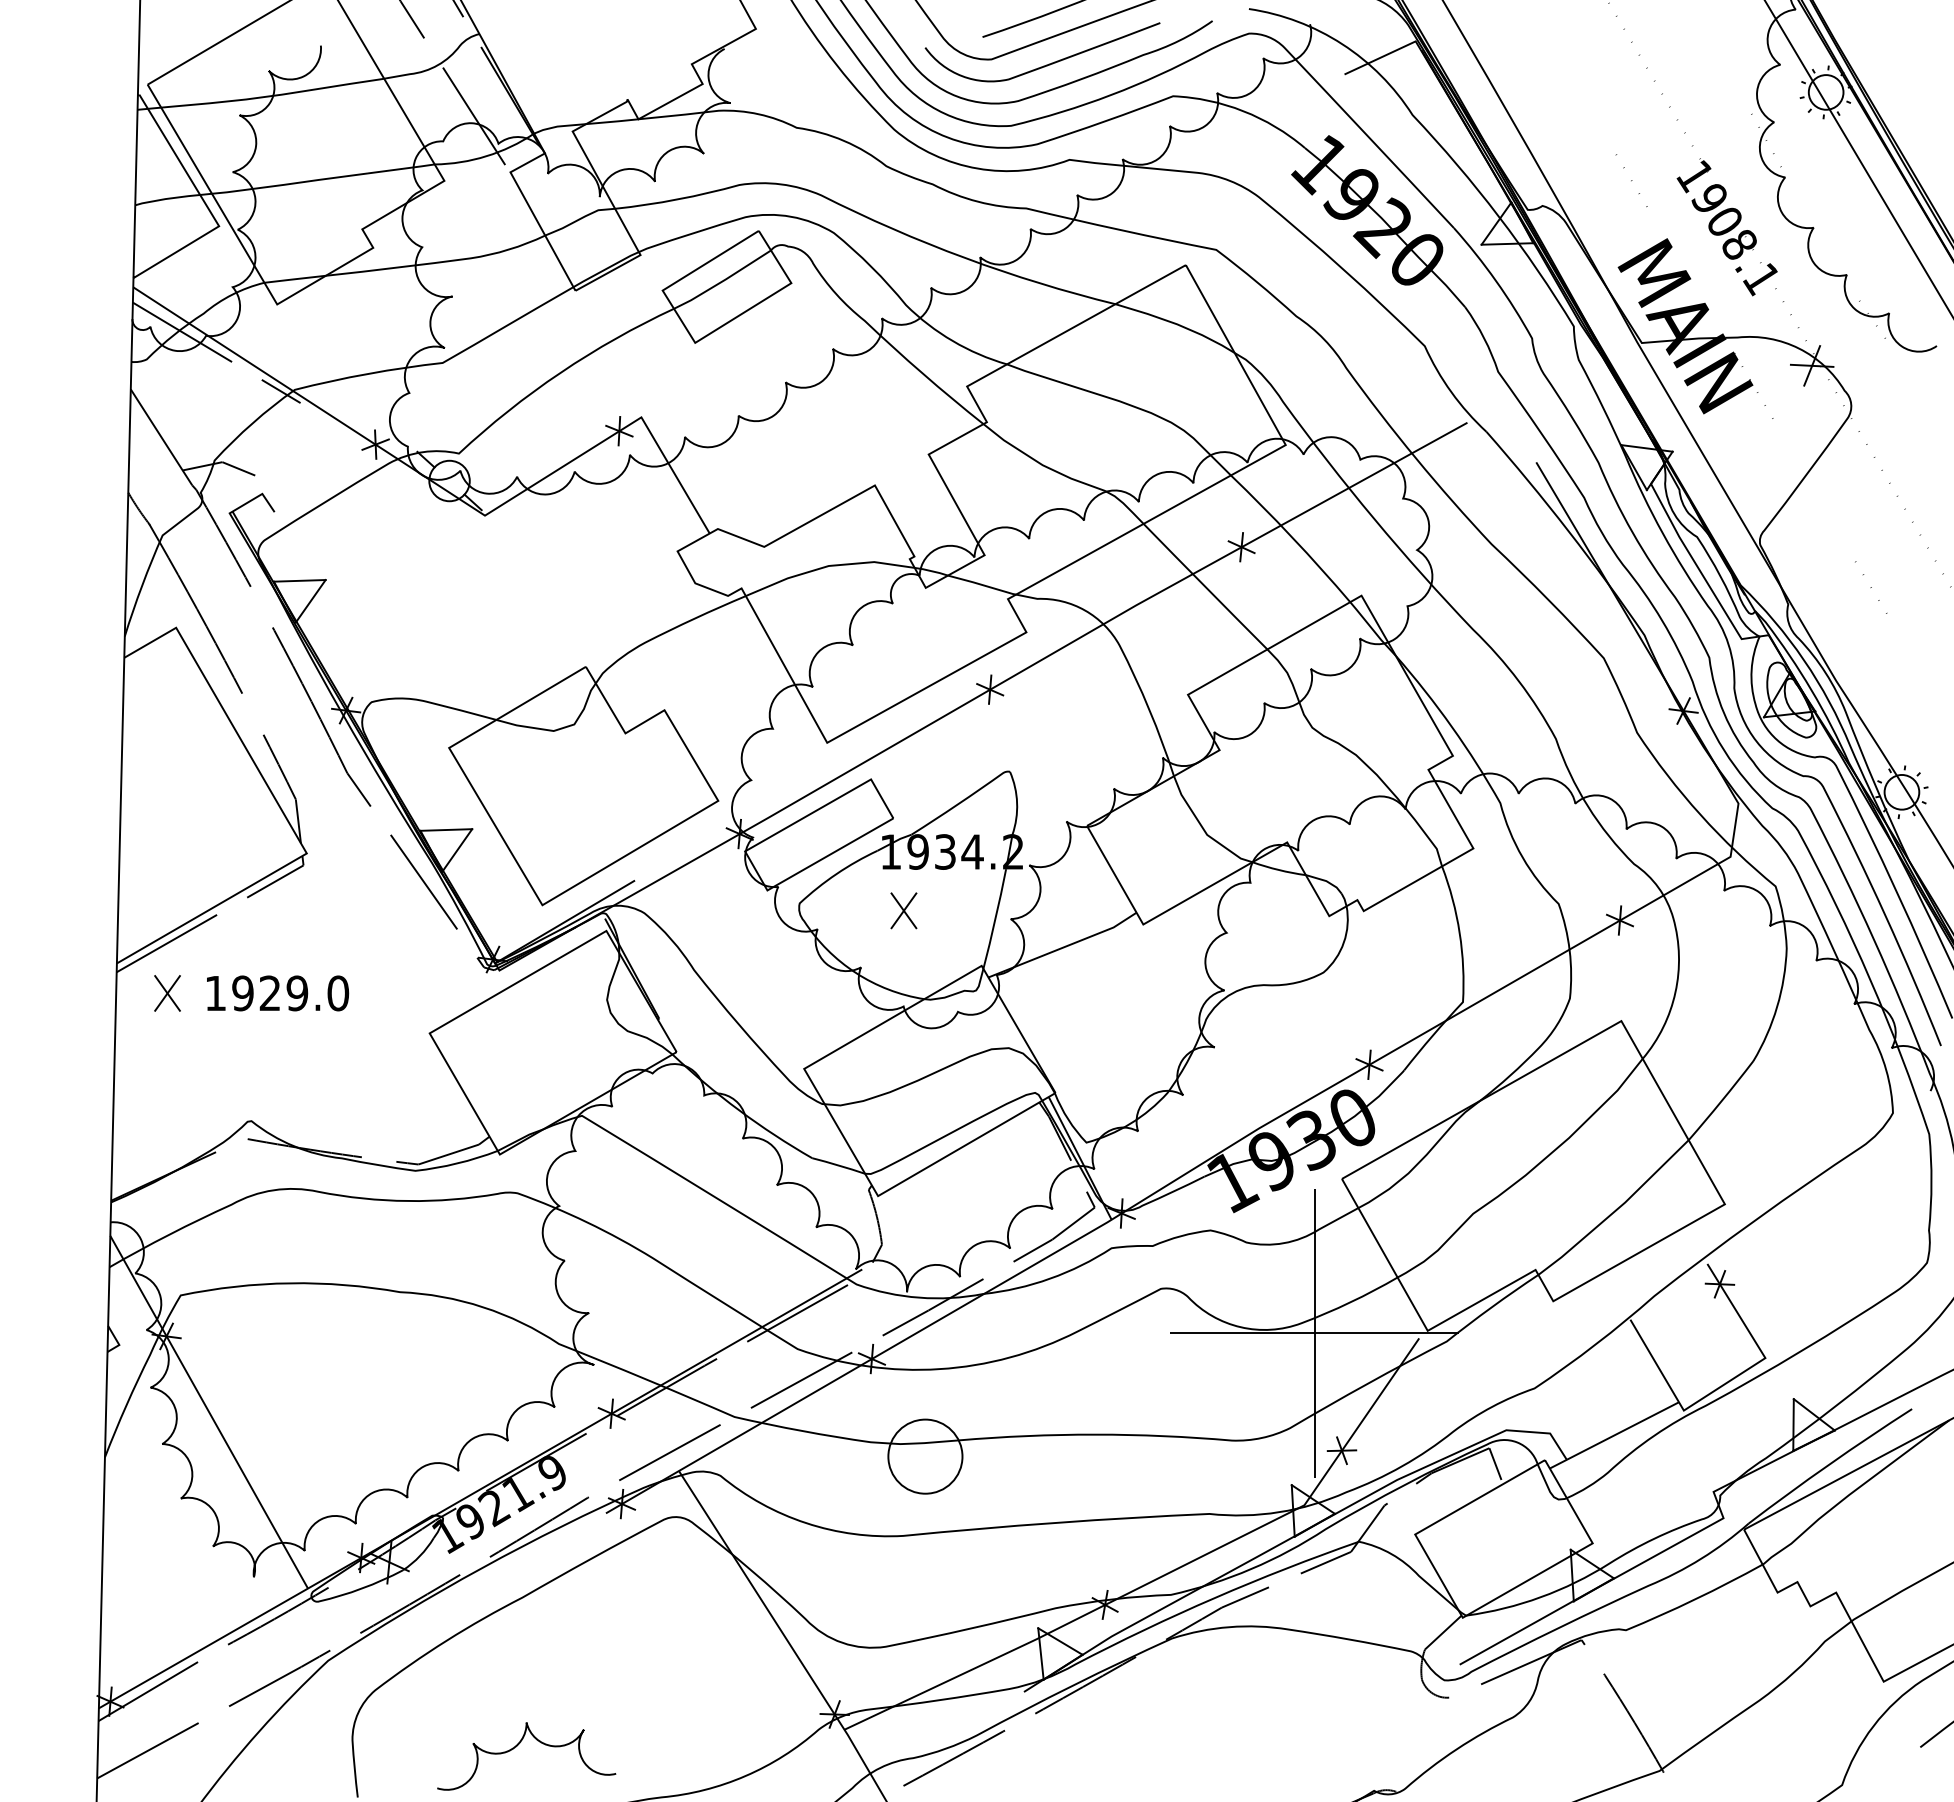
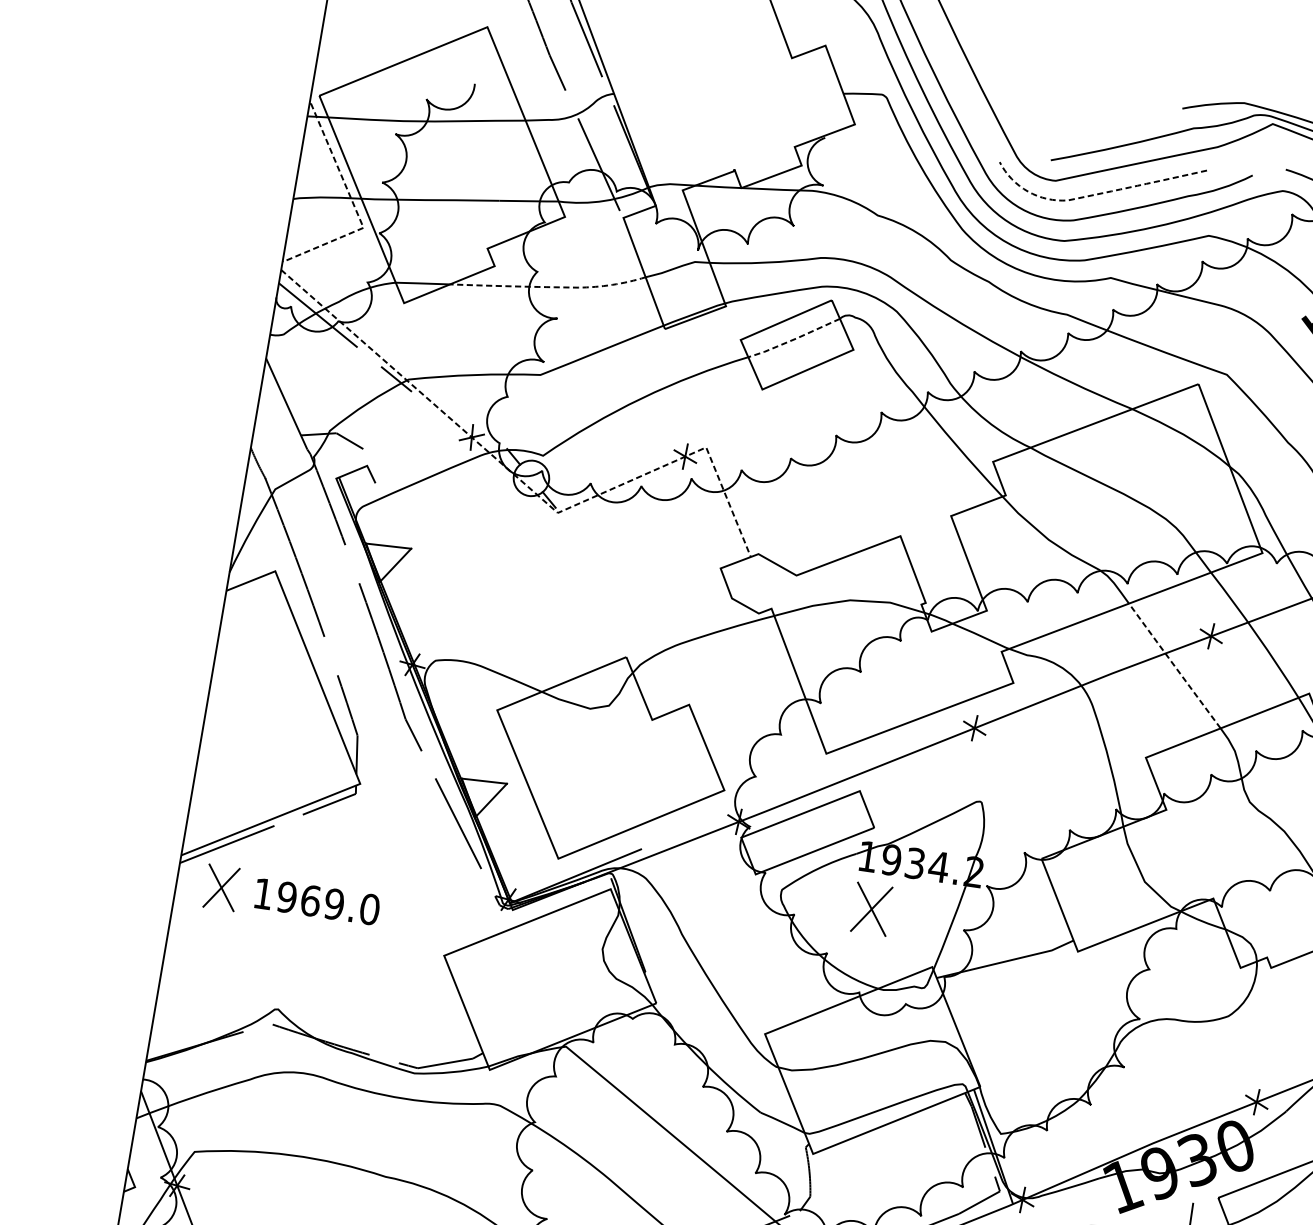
line: (1032, 70) -> (1089, 195), solid -> dashed
line: (206, 204) -> (355, 207), solid -> dashed
line: (439, 262) -> (550, 287), solid -> dashed
line: (722, 281) -> (793, 339), solid -> dashed
line: (443, 489) -> (525, 485), solid -> dashed
line: (1205, 586) -> (1174, 665), solid -> dashed
part: (903, 910) -> (871, 909), size x1.6
part: (167, 993) -> (221, 887), size x1.4
text: (270, 993) -> (310, 900), 1929.0 -> 1969.0

